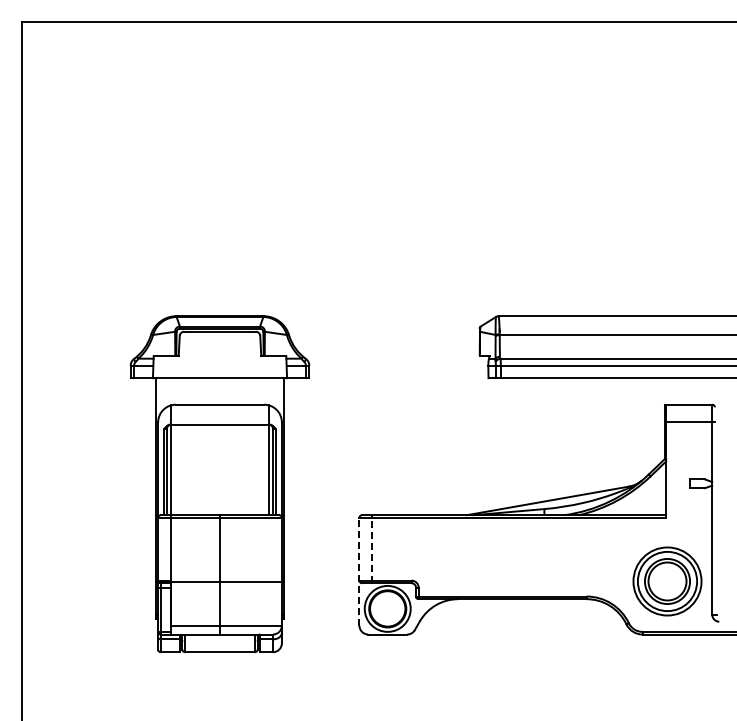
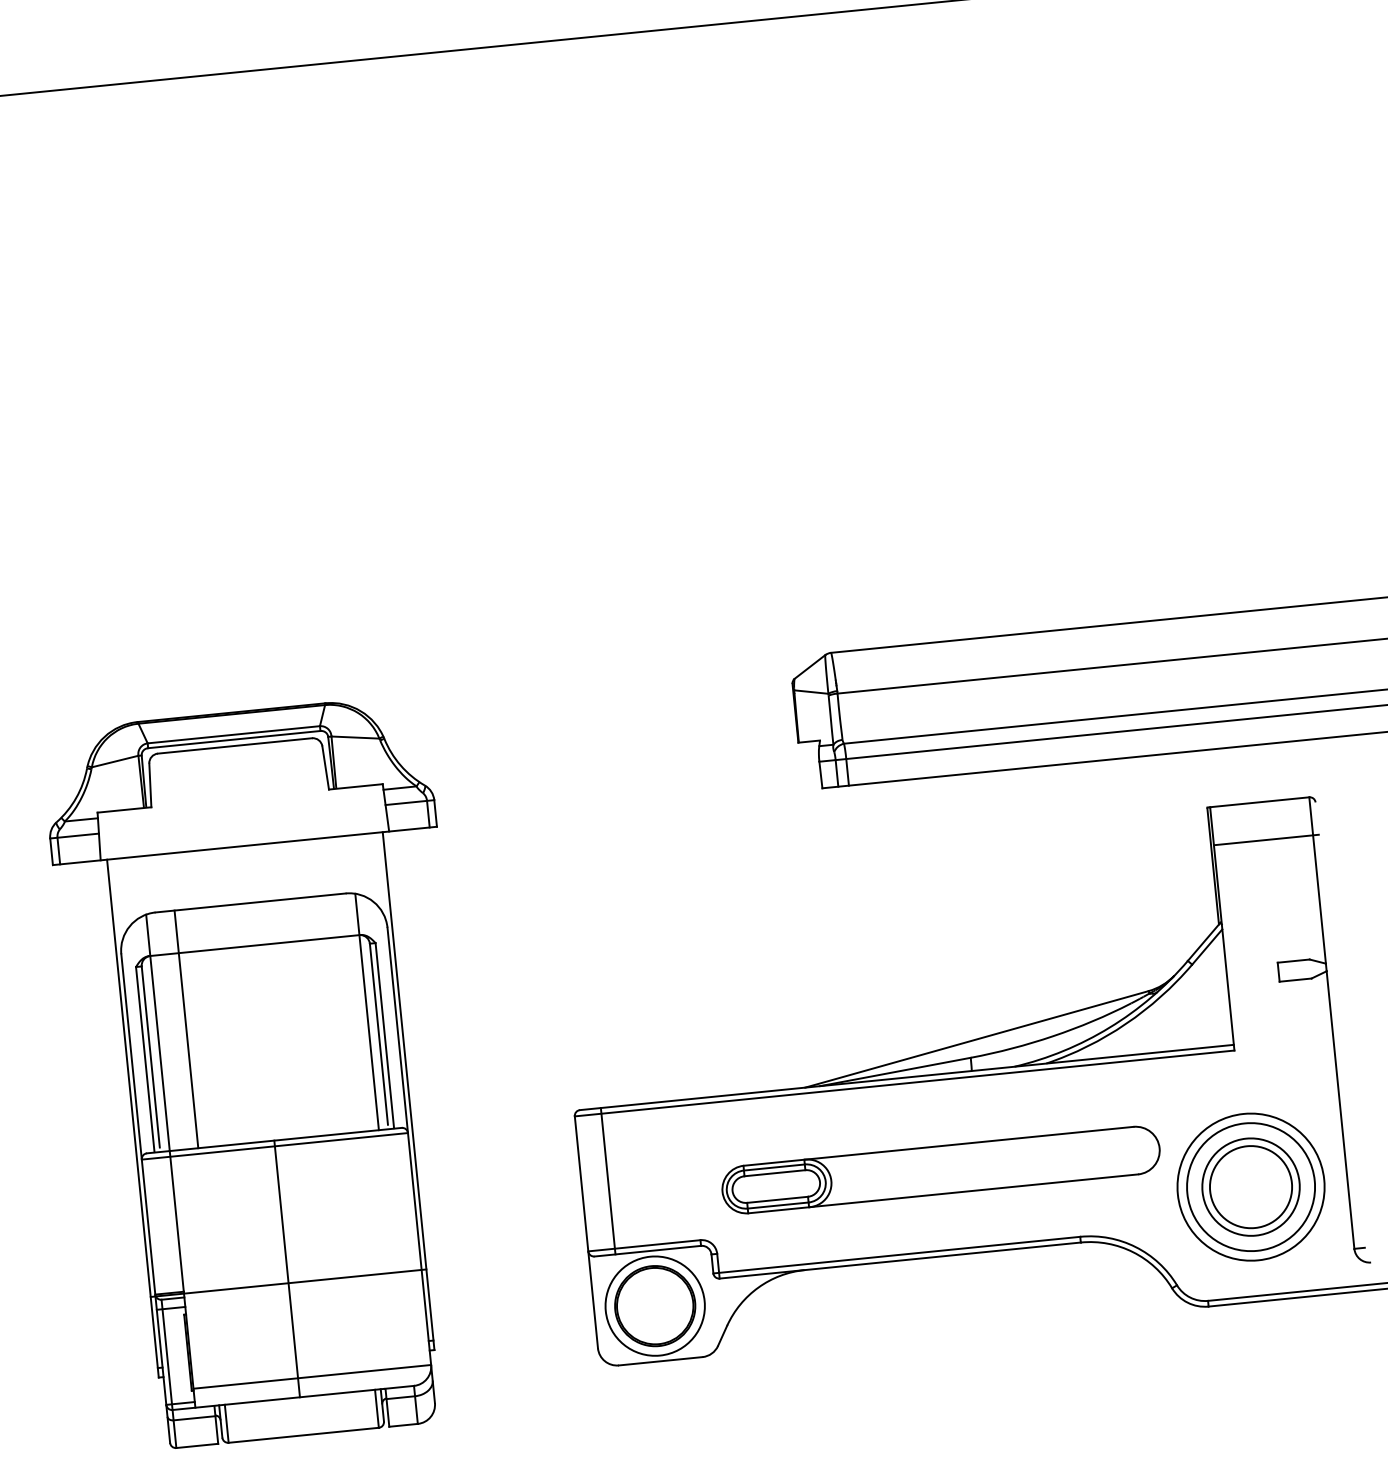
line: (184, 459) -> (186, 1028), added
line: (371, 548) -> (607, 1179), dashed -> solid
part: (525, 559) -> (940, 1170), added
line: (359, 571) -> (586, 1231), dashed -> solid

